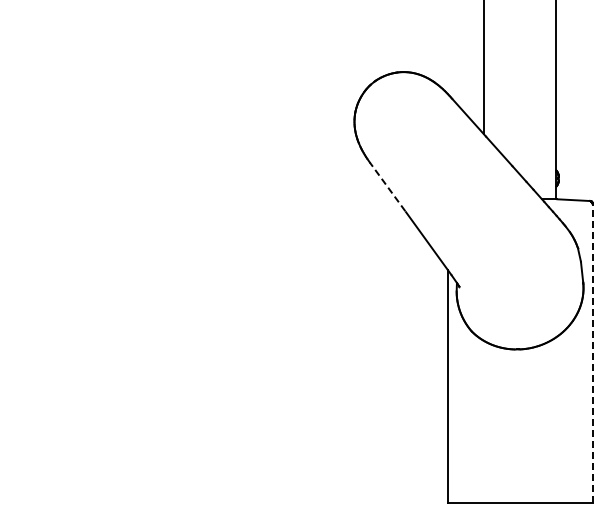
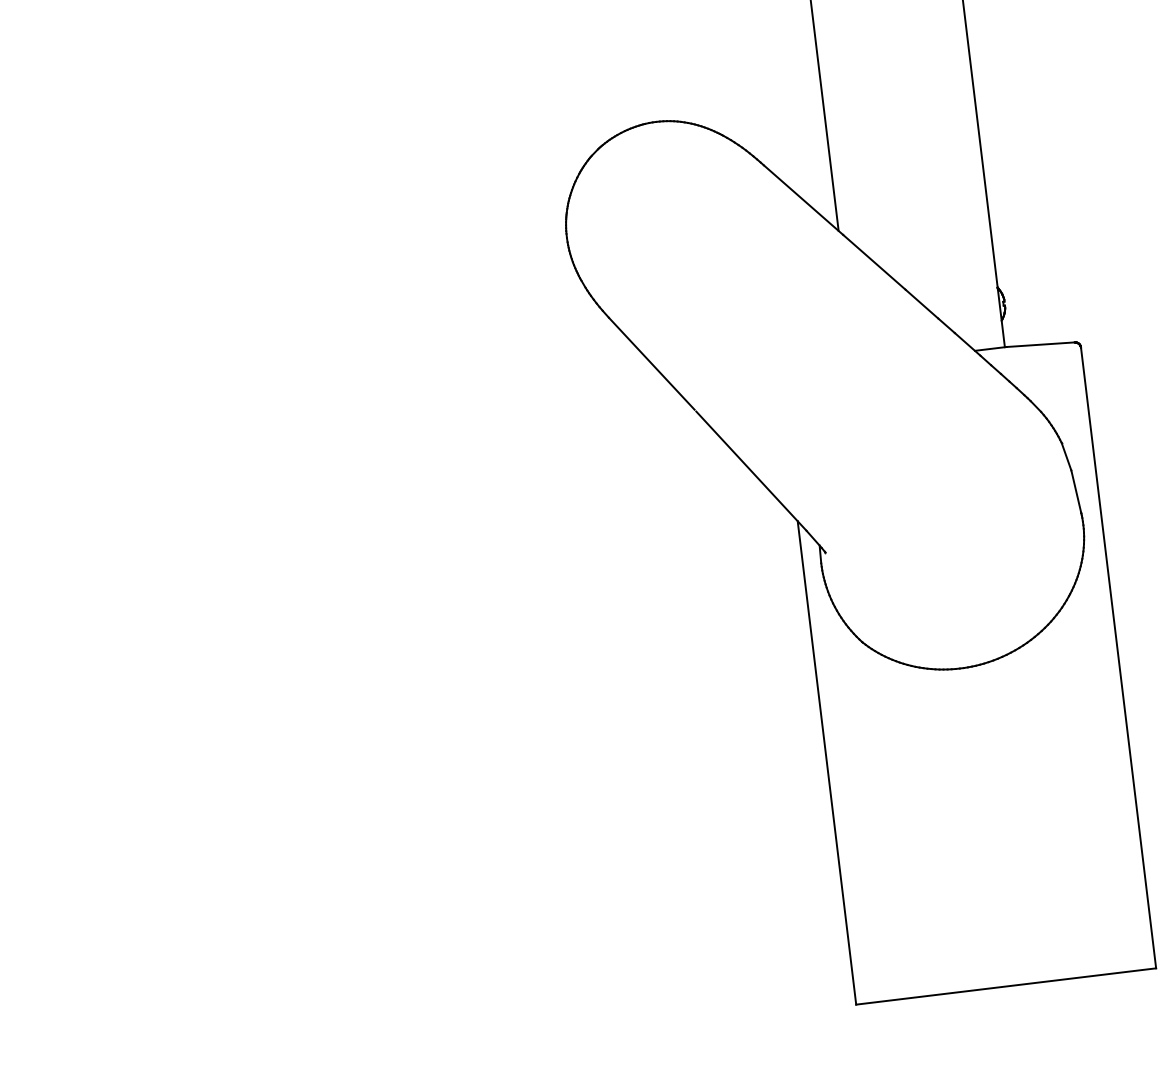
line: (387, 186) -> (651, 363), dashed -> solid
line: (592, 353) -> (1118, 657), dashed -> solid

